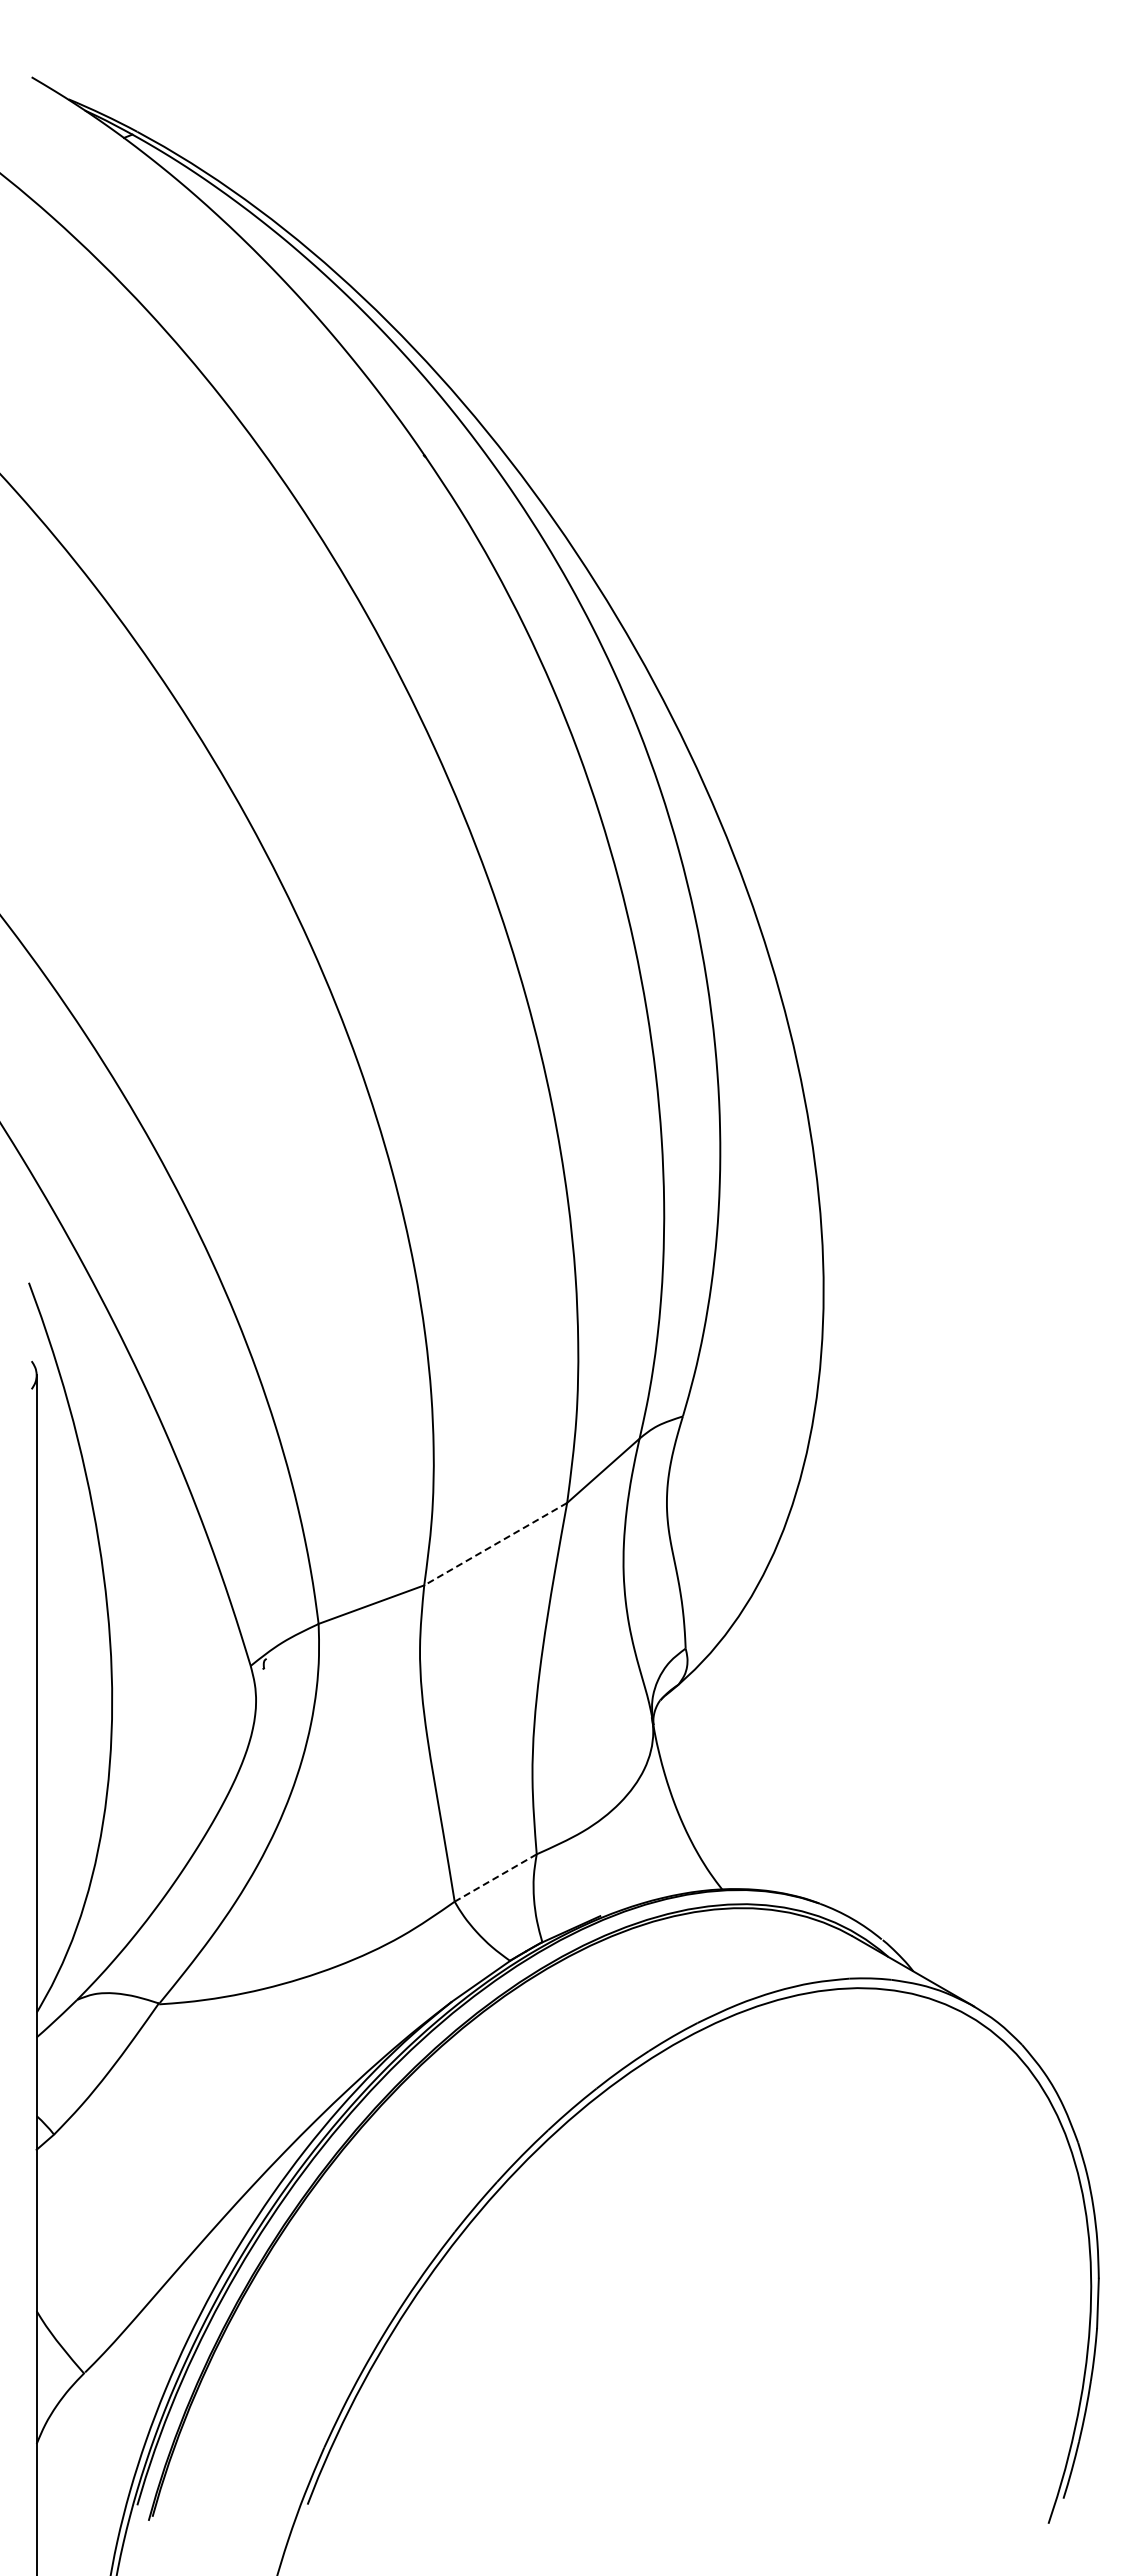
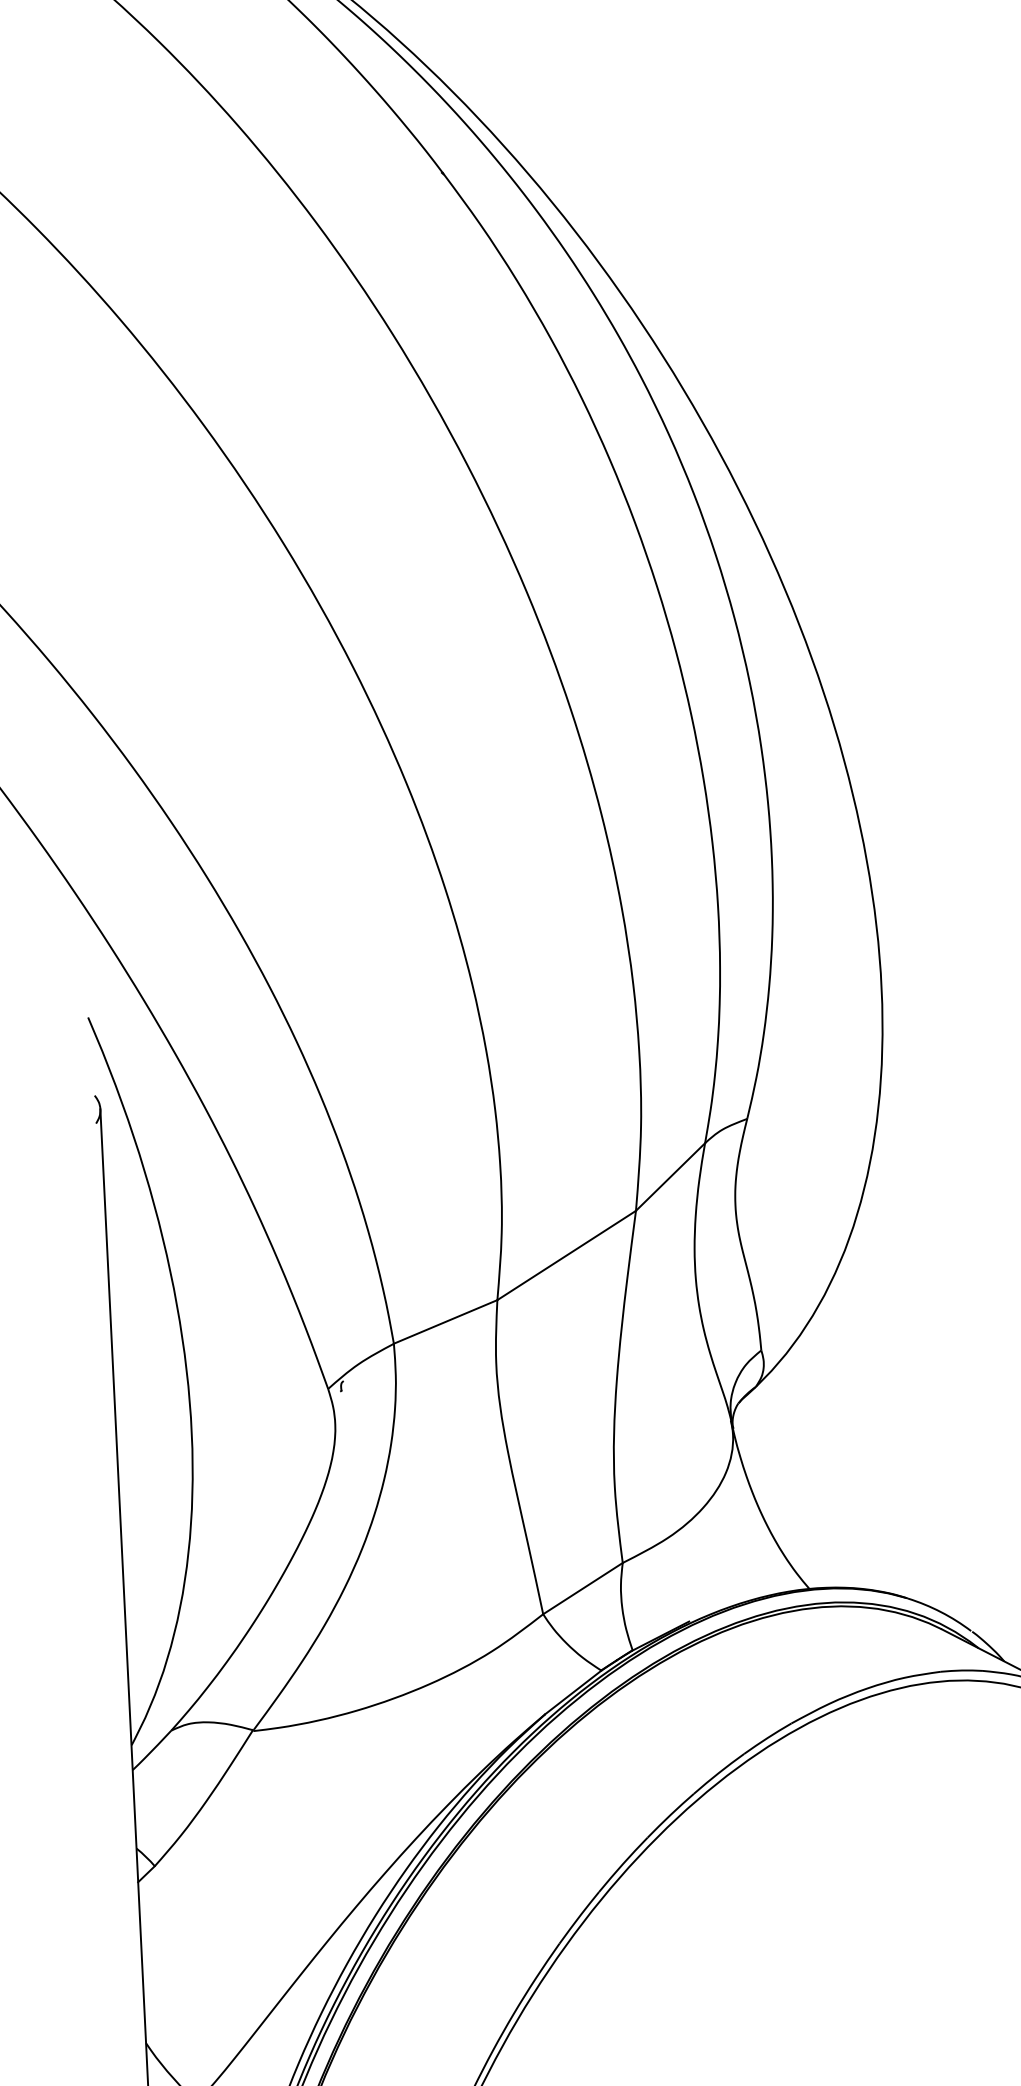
line: (495, 1544) -> (566, 1255), dashed -> solid
line: (495, 1878) -> (582, 1589), dashed -> solid

